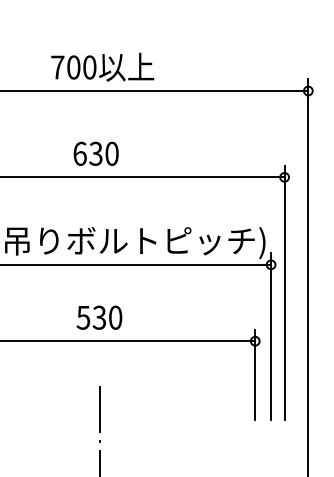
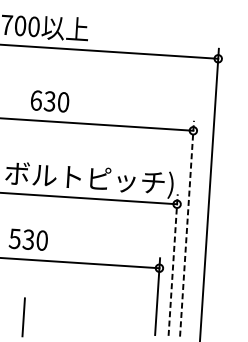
text: (95, 153) -> (49, 101), moved
line: (284, 292) -> (186, 228), solid -> dashed
line: (271, 336) -> (173, 265), solid -> dashed

